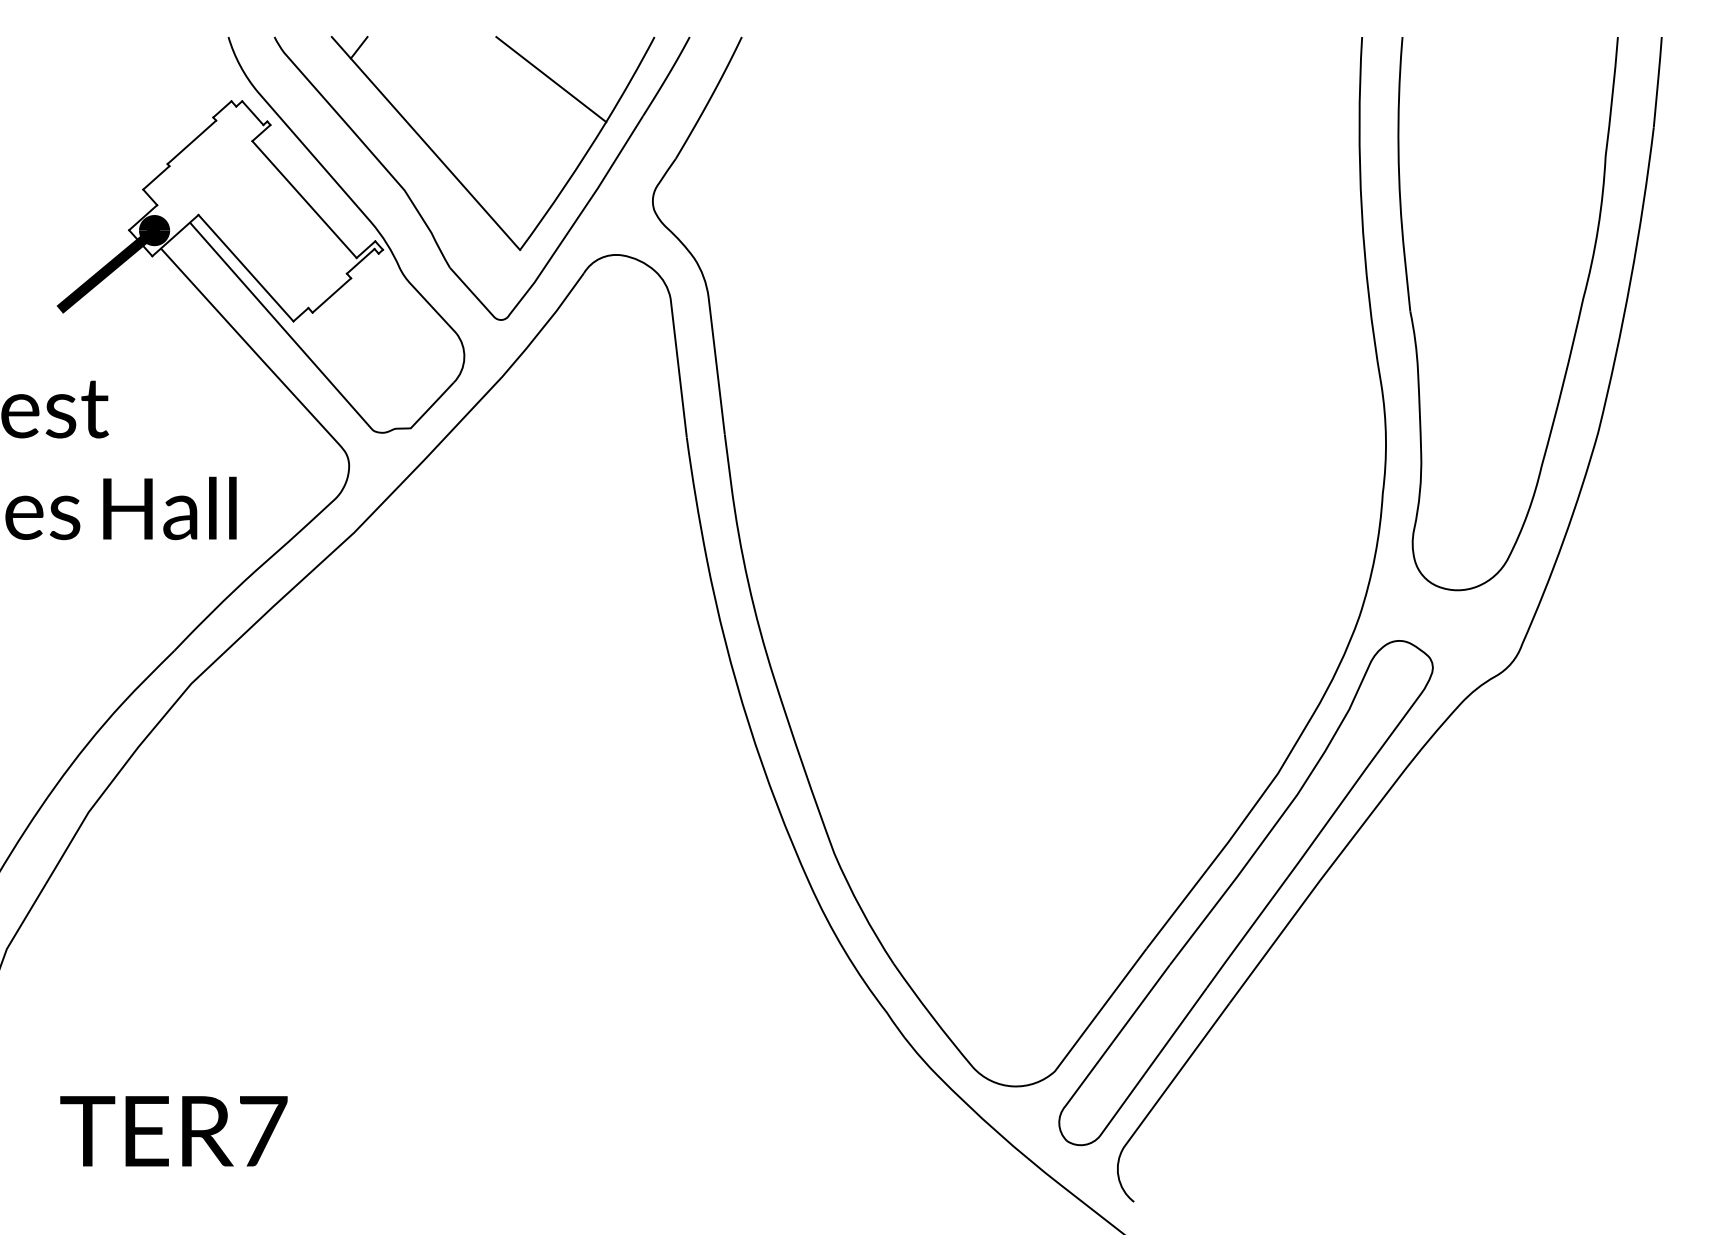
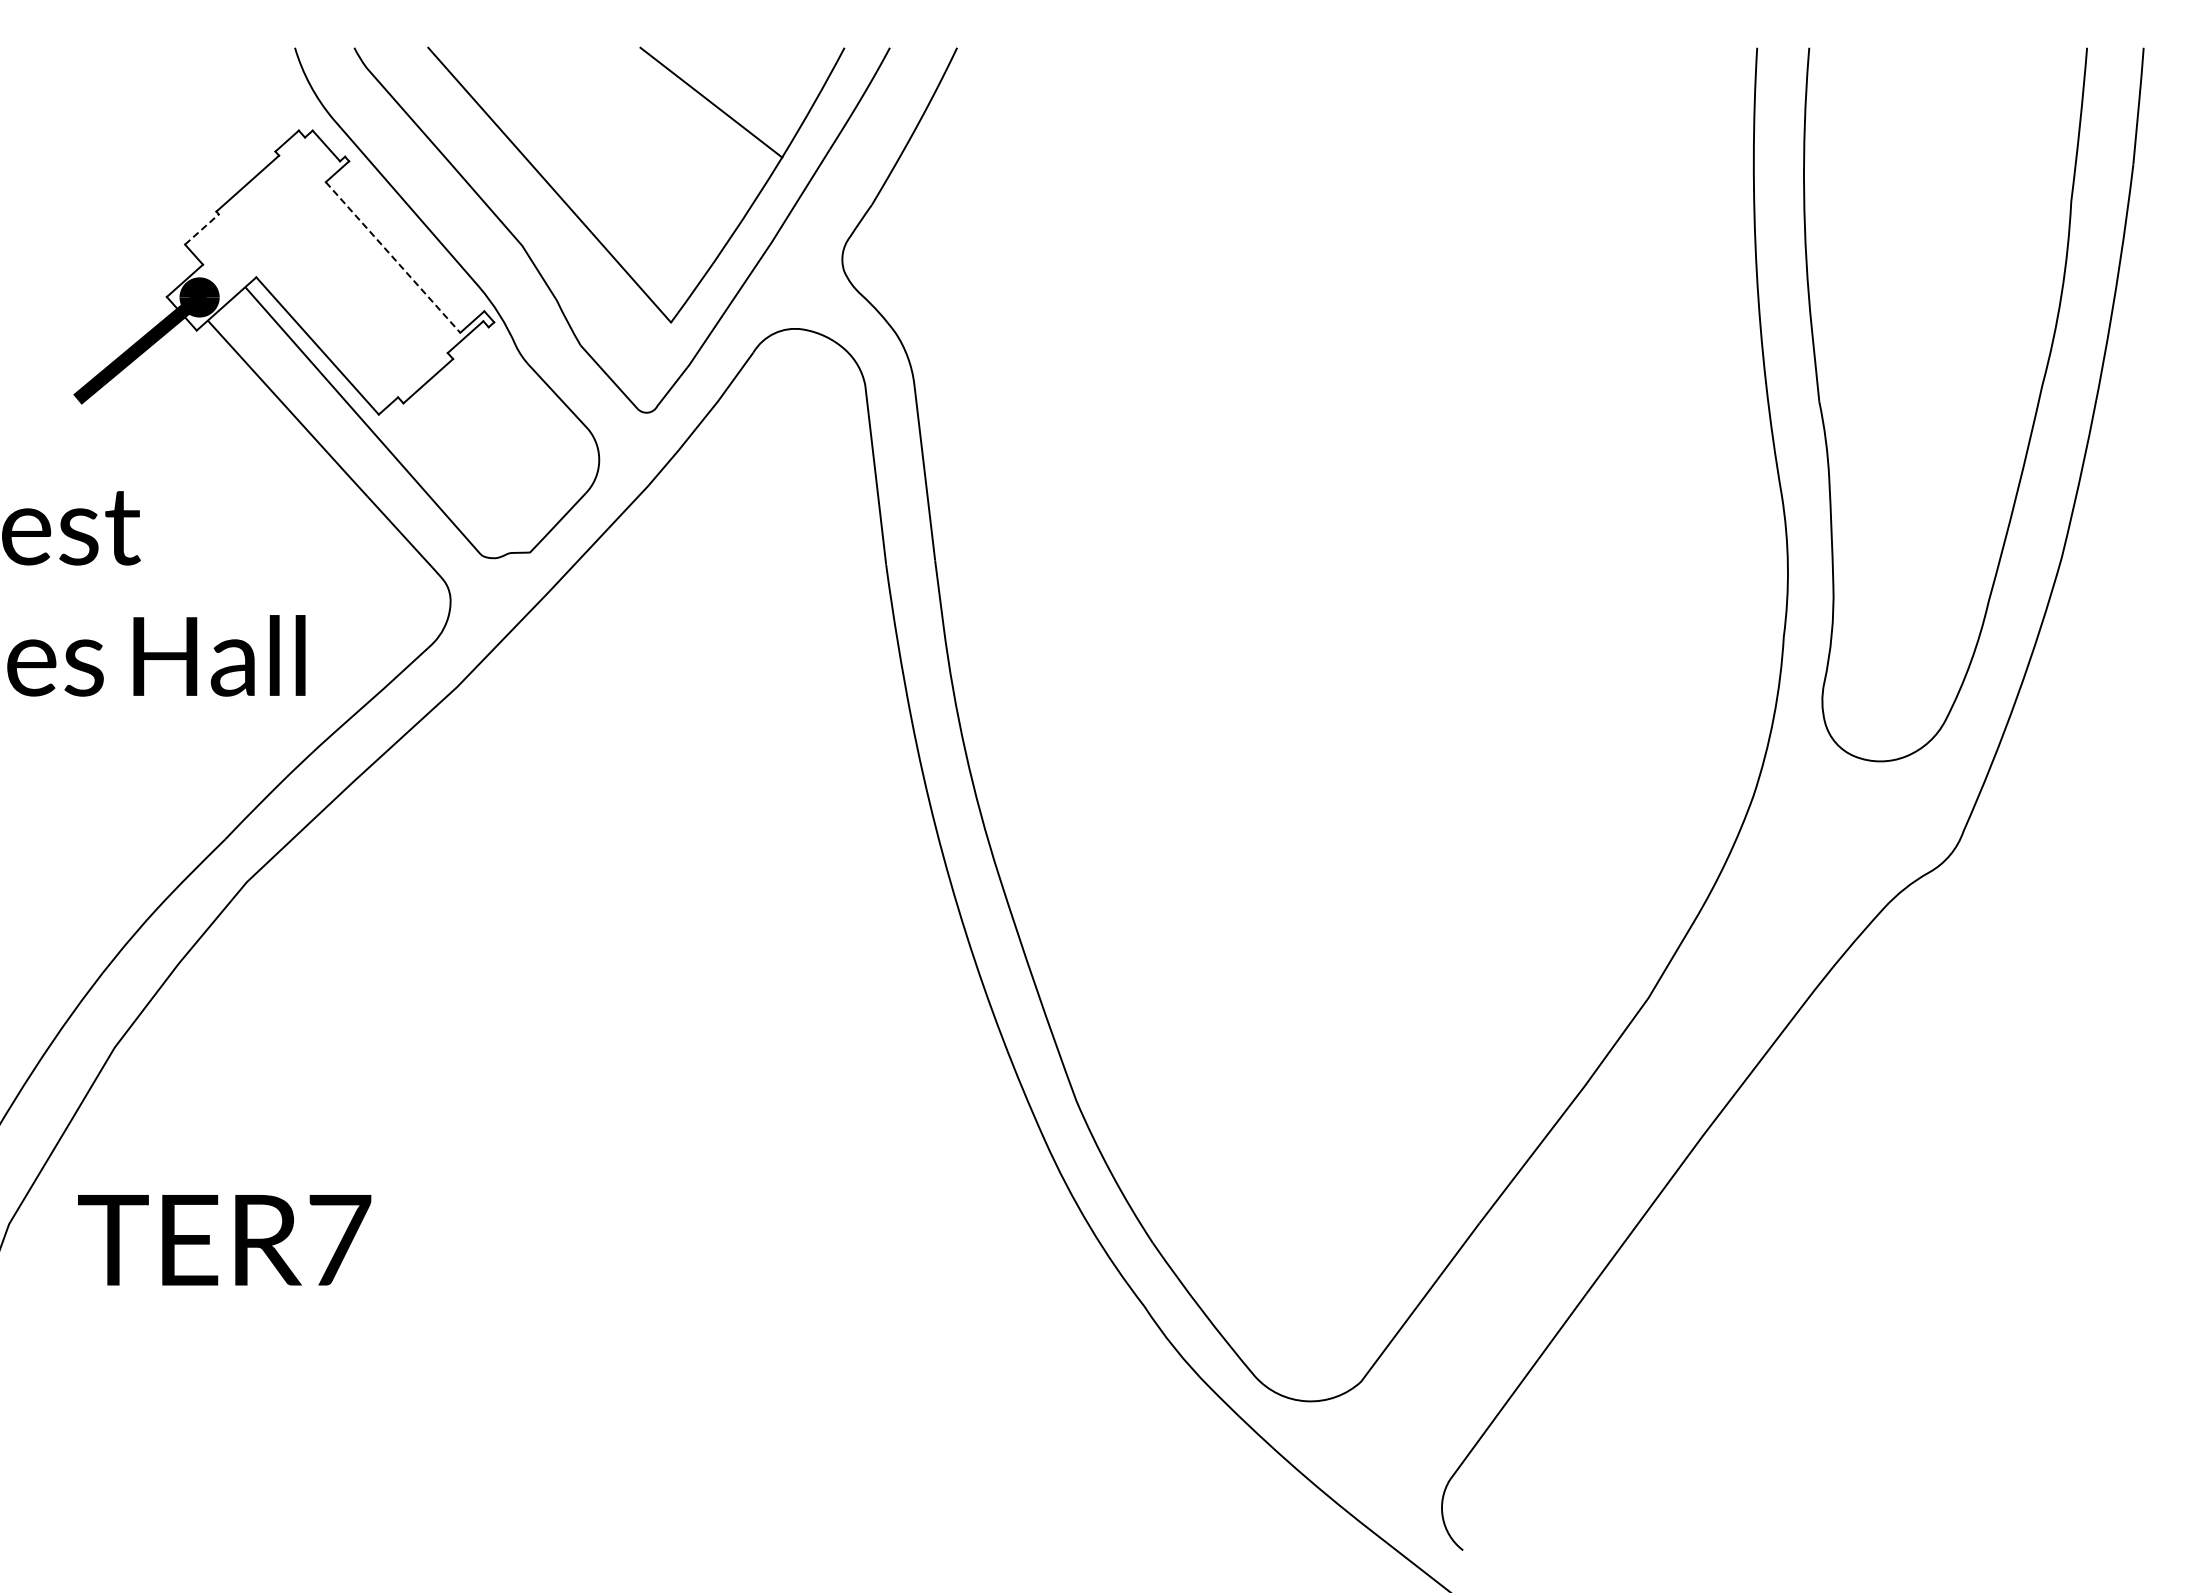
line: (359, 47) -> (463, 61), removed
line: (156, 177) -> (201, 229), solid -> dashed
line: (304, 199) -> (393, 257), solid -> dashed
part: (1246, 892) -> (1607, 1151), removed
text: (173, 1131) -> (224, 1240), moved

